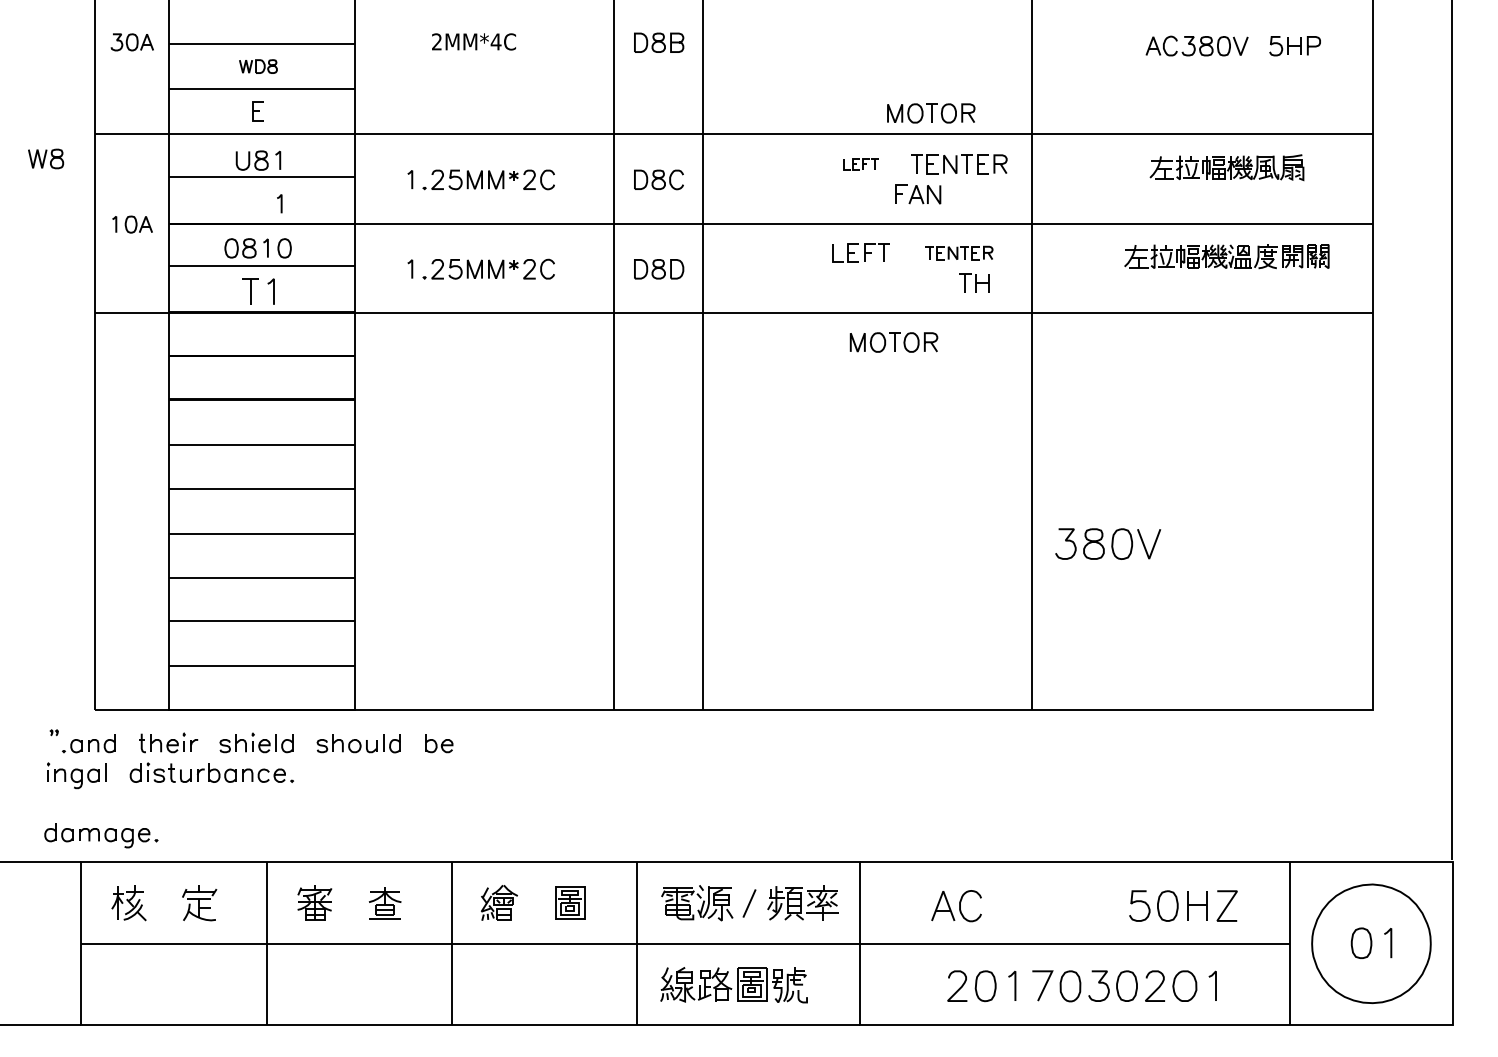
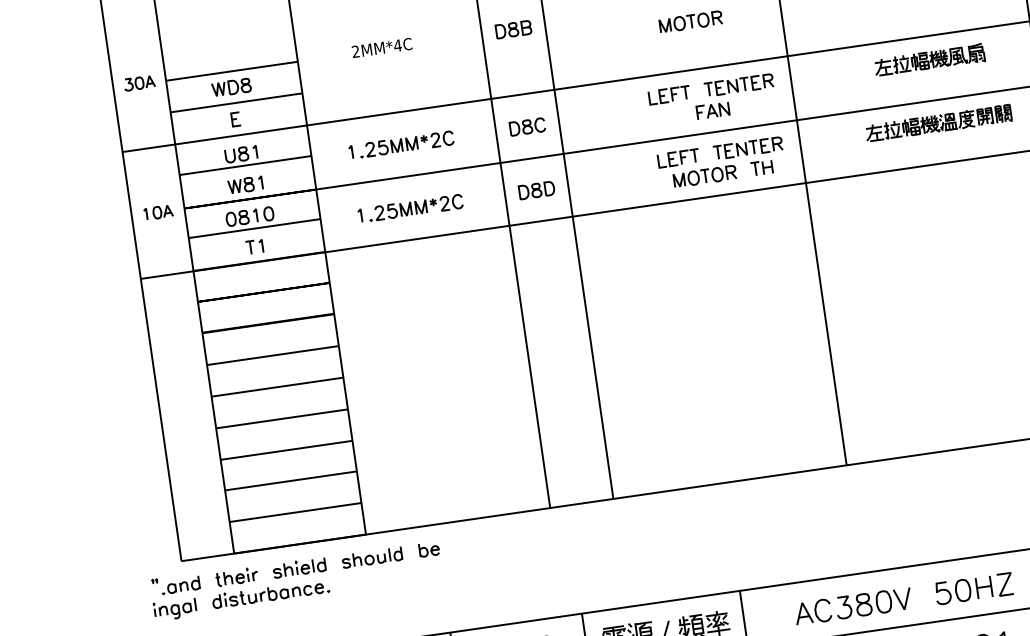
part: (258, 66) -> (231, 87), size x1.43
part: (931, 113) -> (691, 21), moved
part: (46, 158) -> (241, 185), moved
part: (860, 164) -> (669, 95), size x1.67
part: (959, 252) -> (748, 147), size x1.43
part: (258, 290) -> (254, 246), size x0.71
part: (893, 342) -> (704, 176), moved
part: (1108, 543) -> (874, 602), moved

